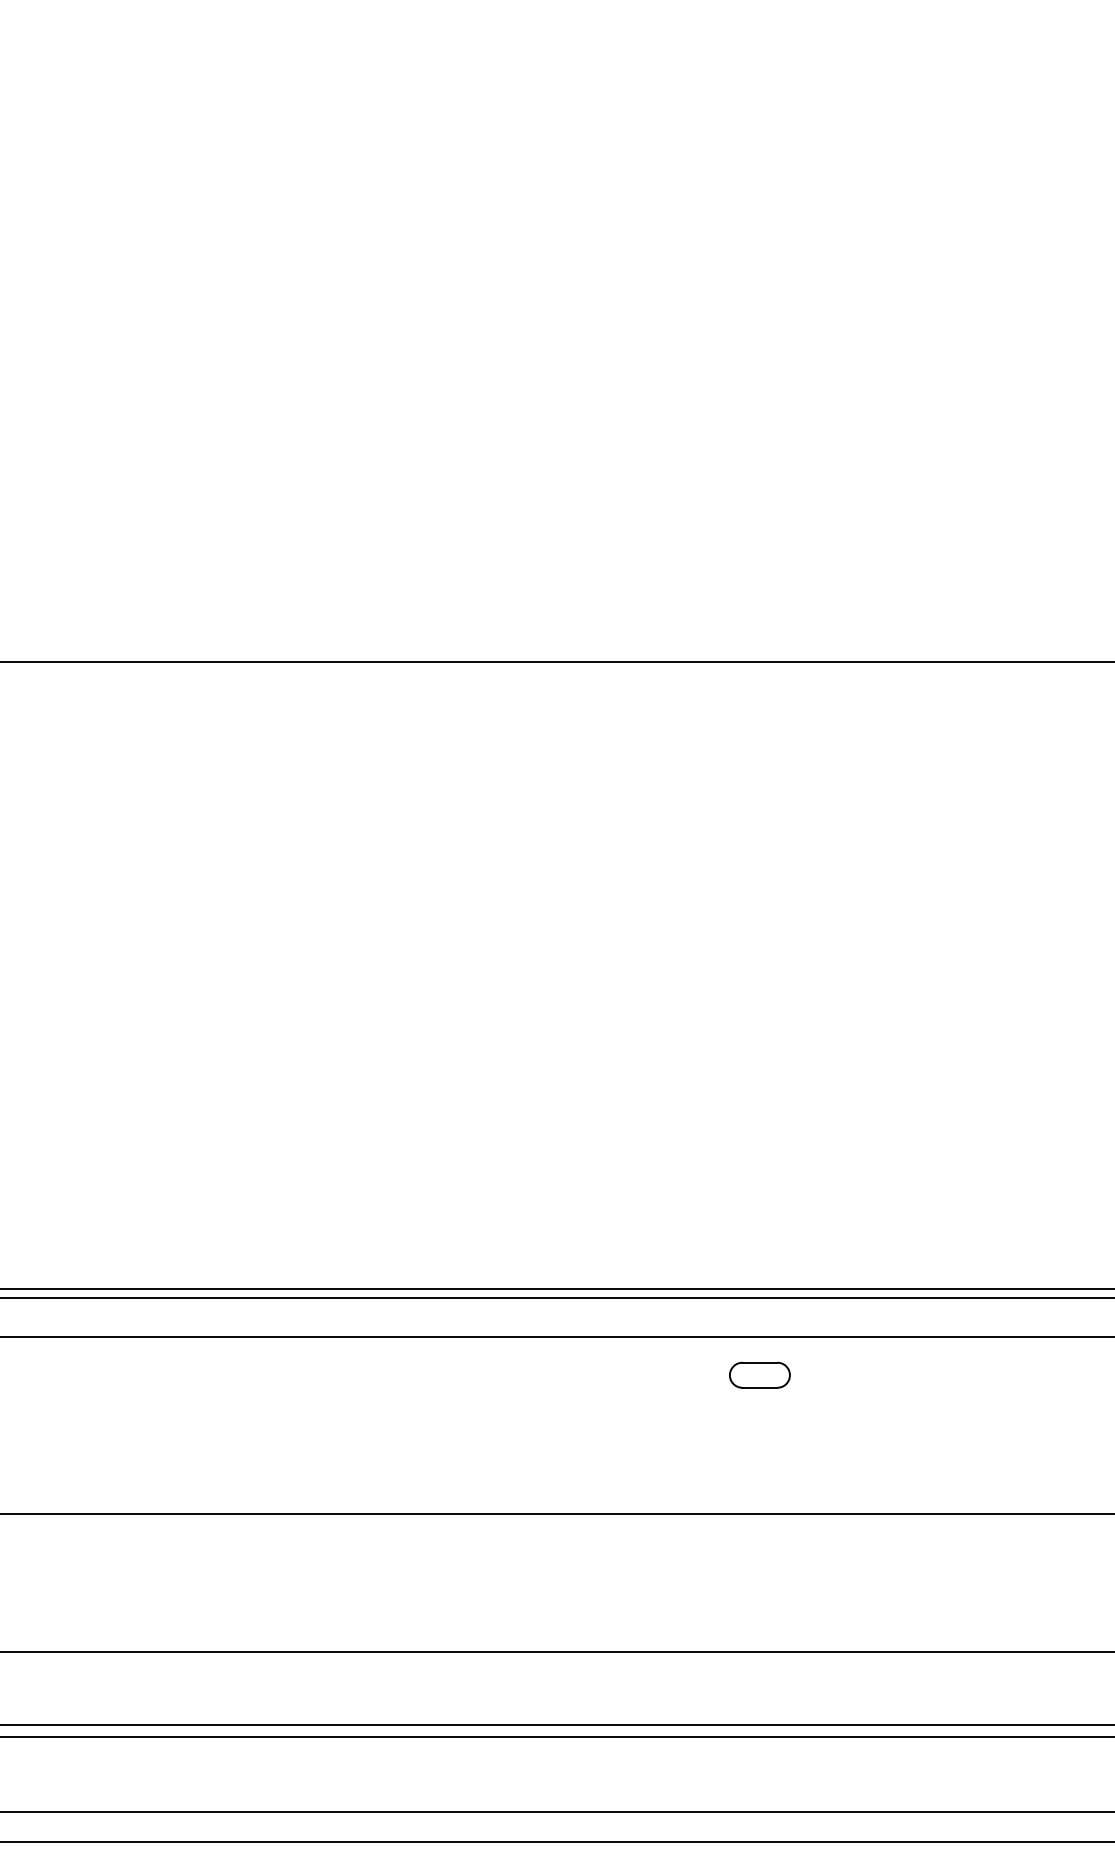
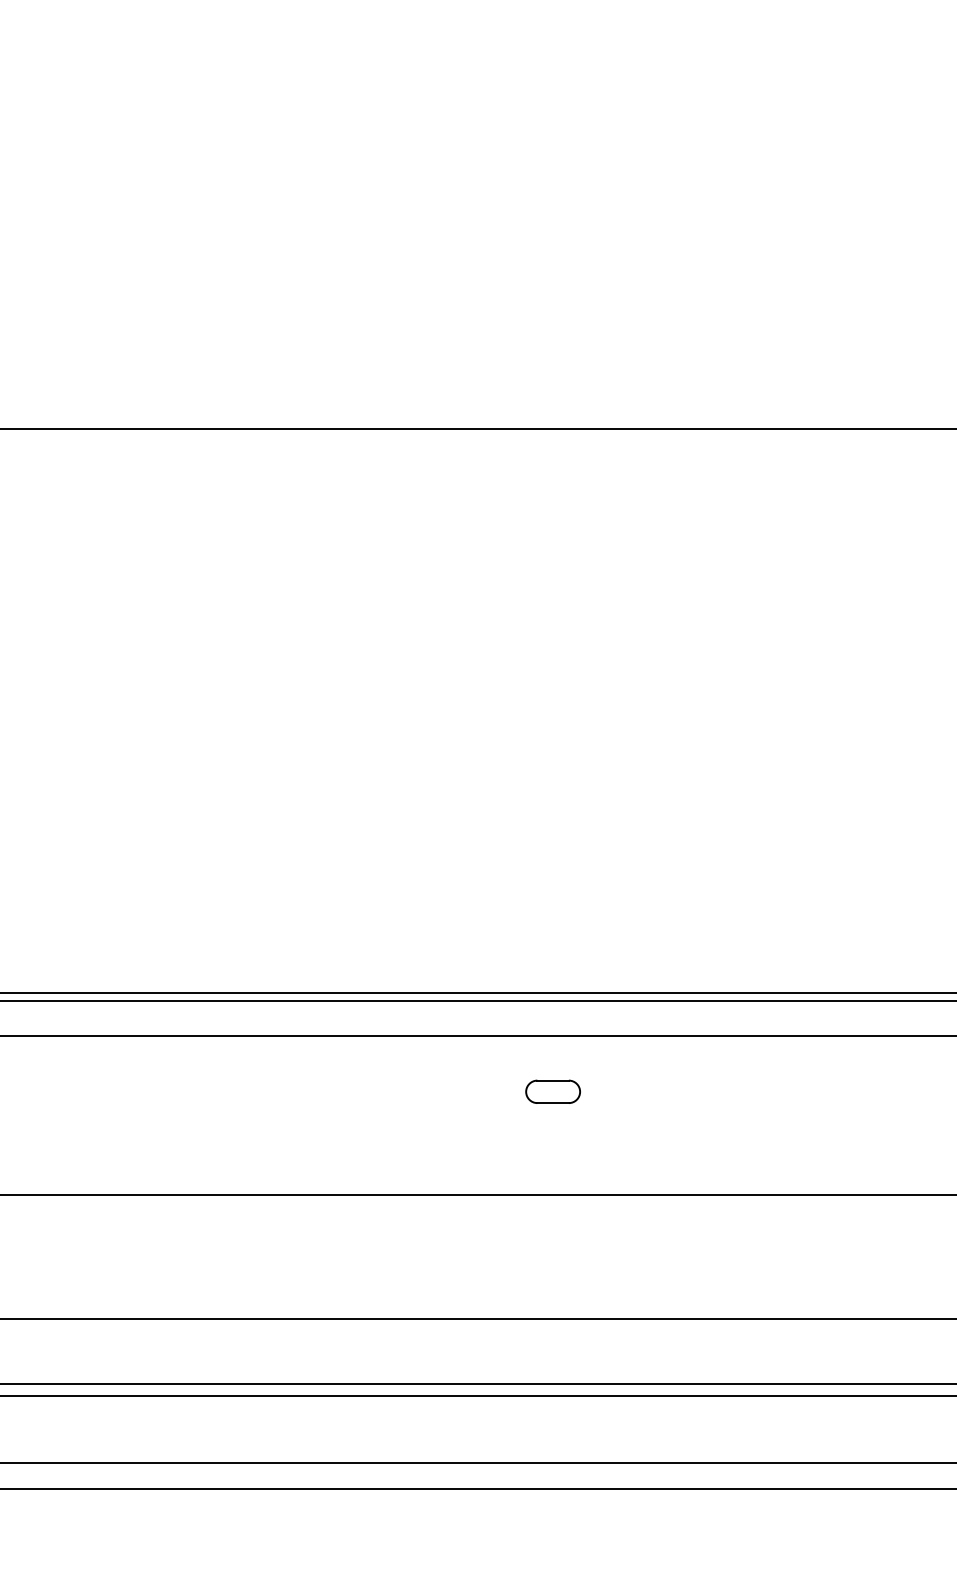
part: (759, 1374) -> (552, 1091), moved

